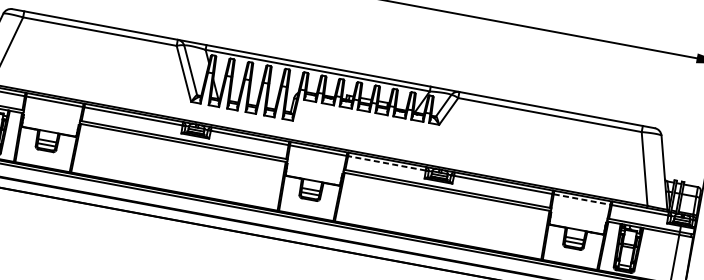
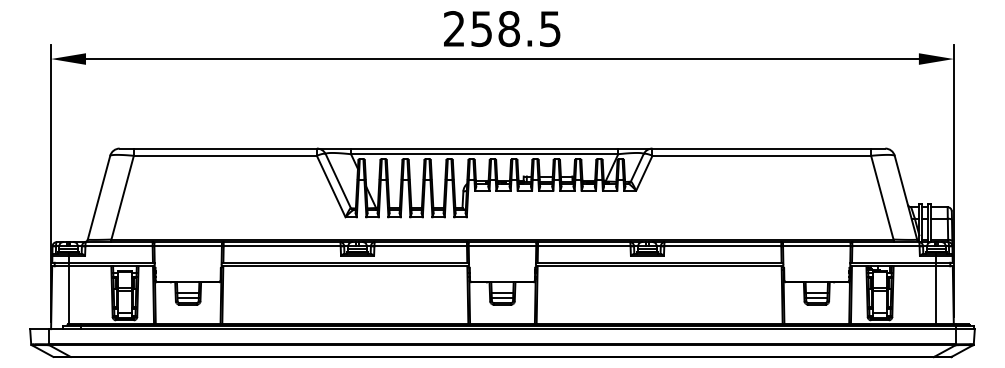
line: (386, 163) -> (583, 246), dashed -> solid
line: (581, 199) -> (816, 246), dashed -> solid

